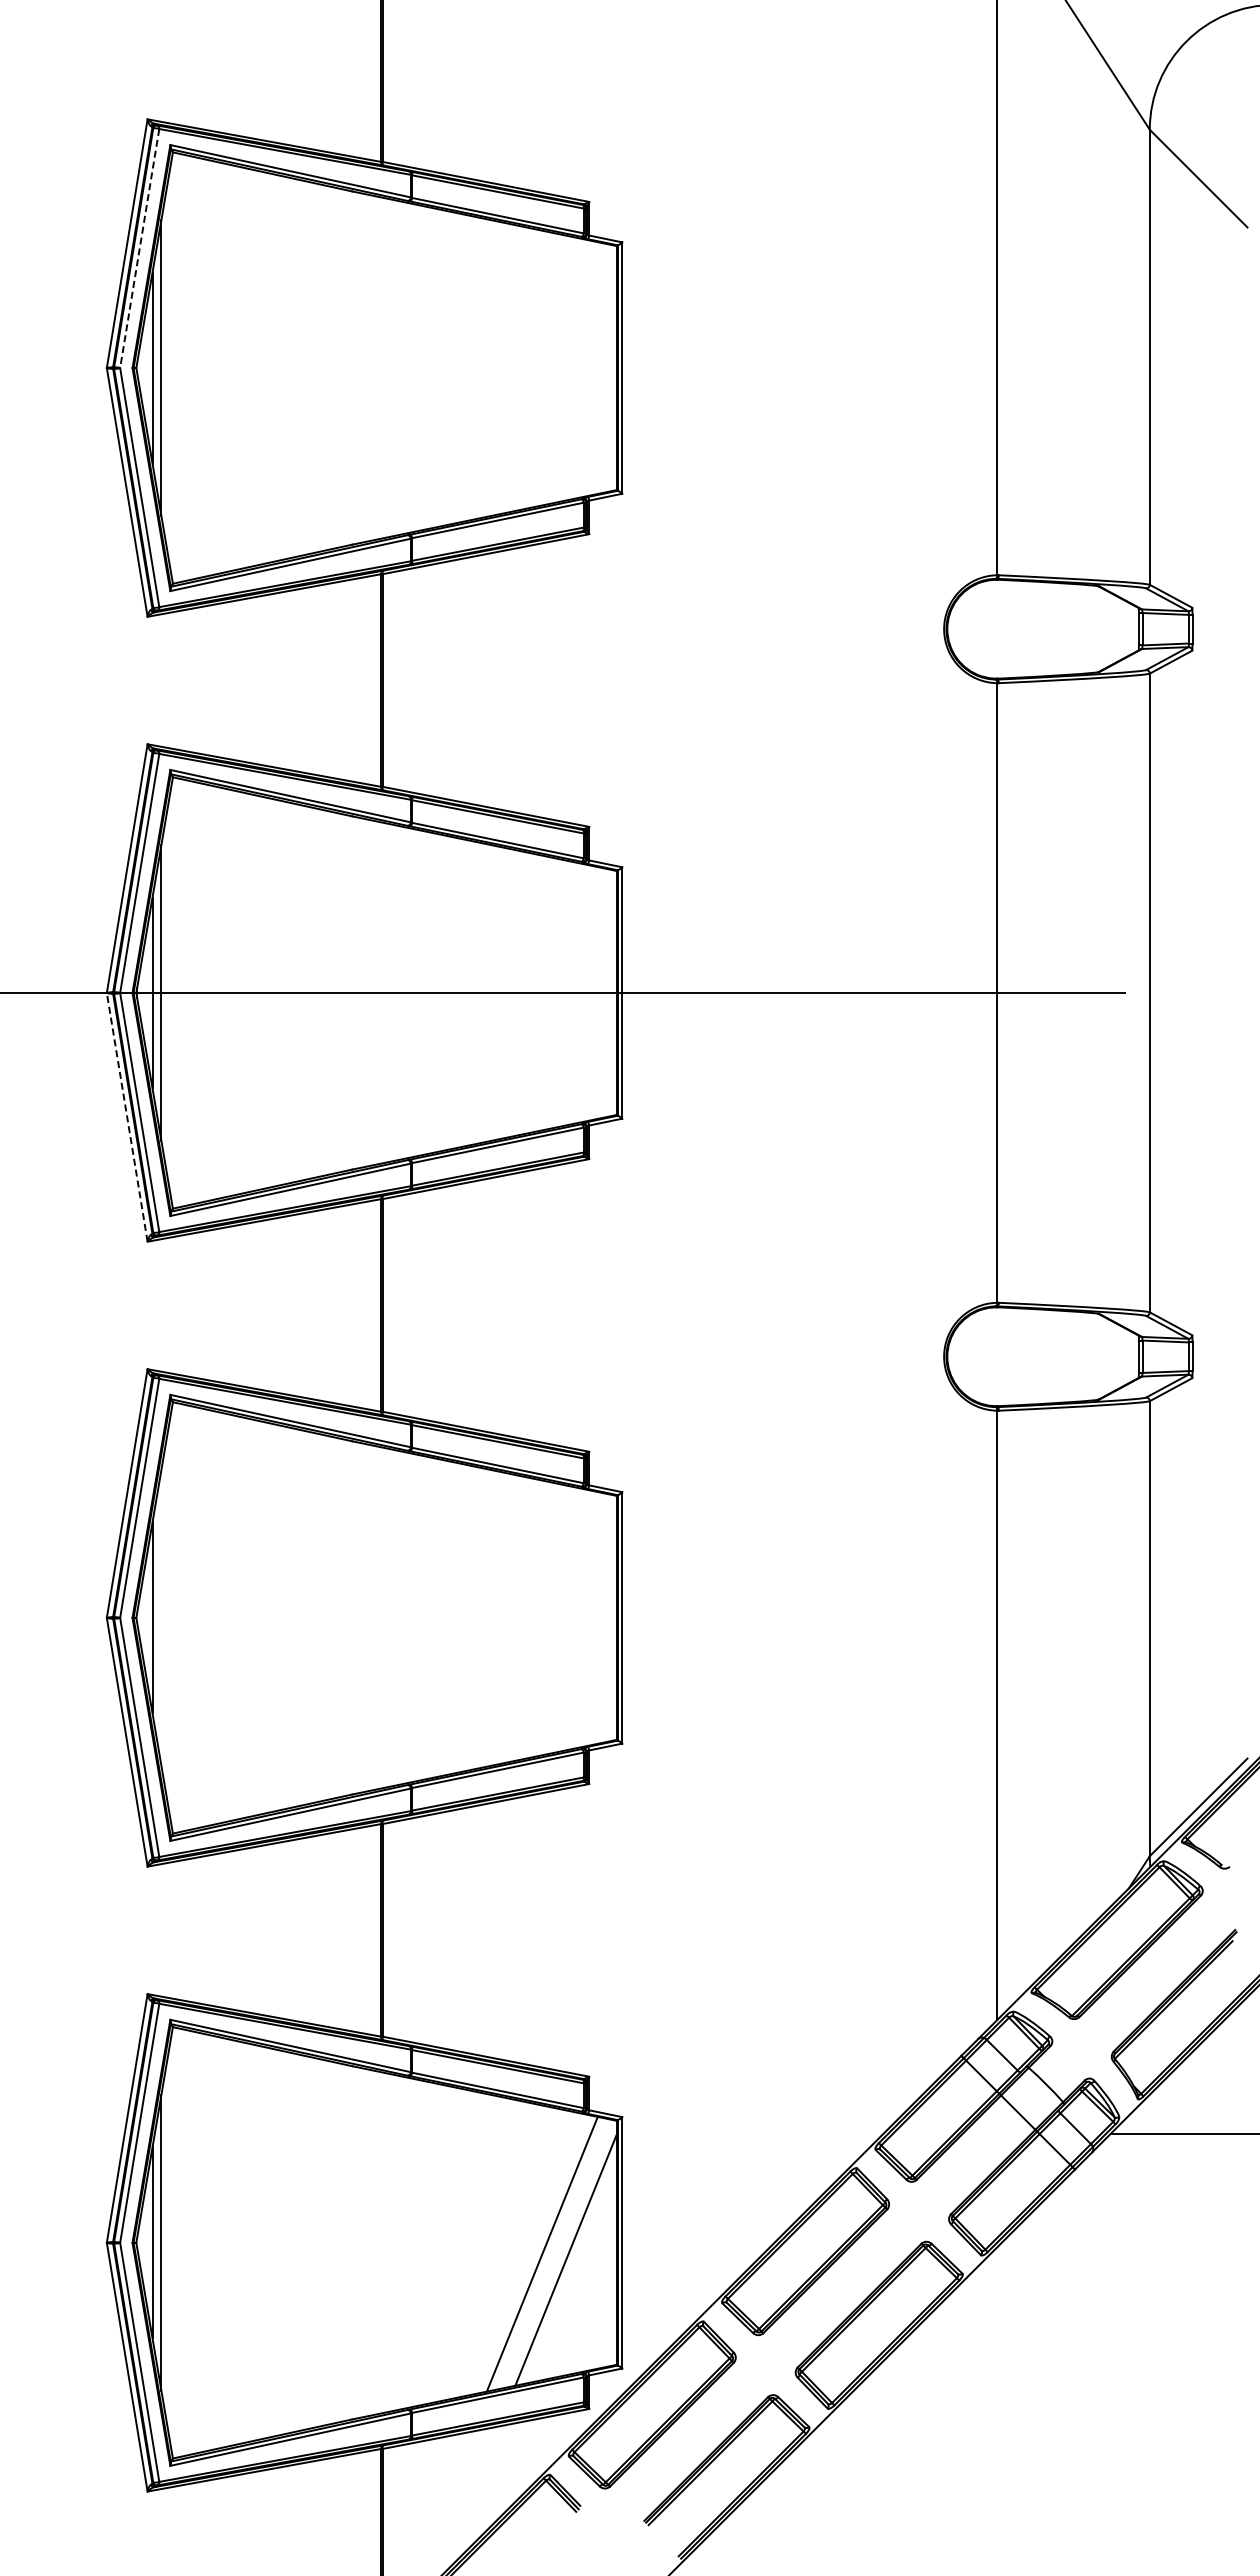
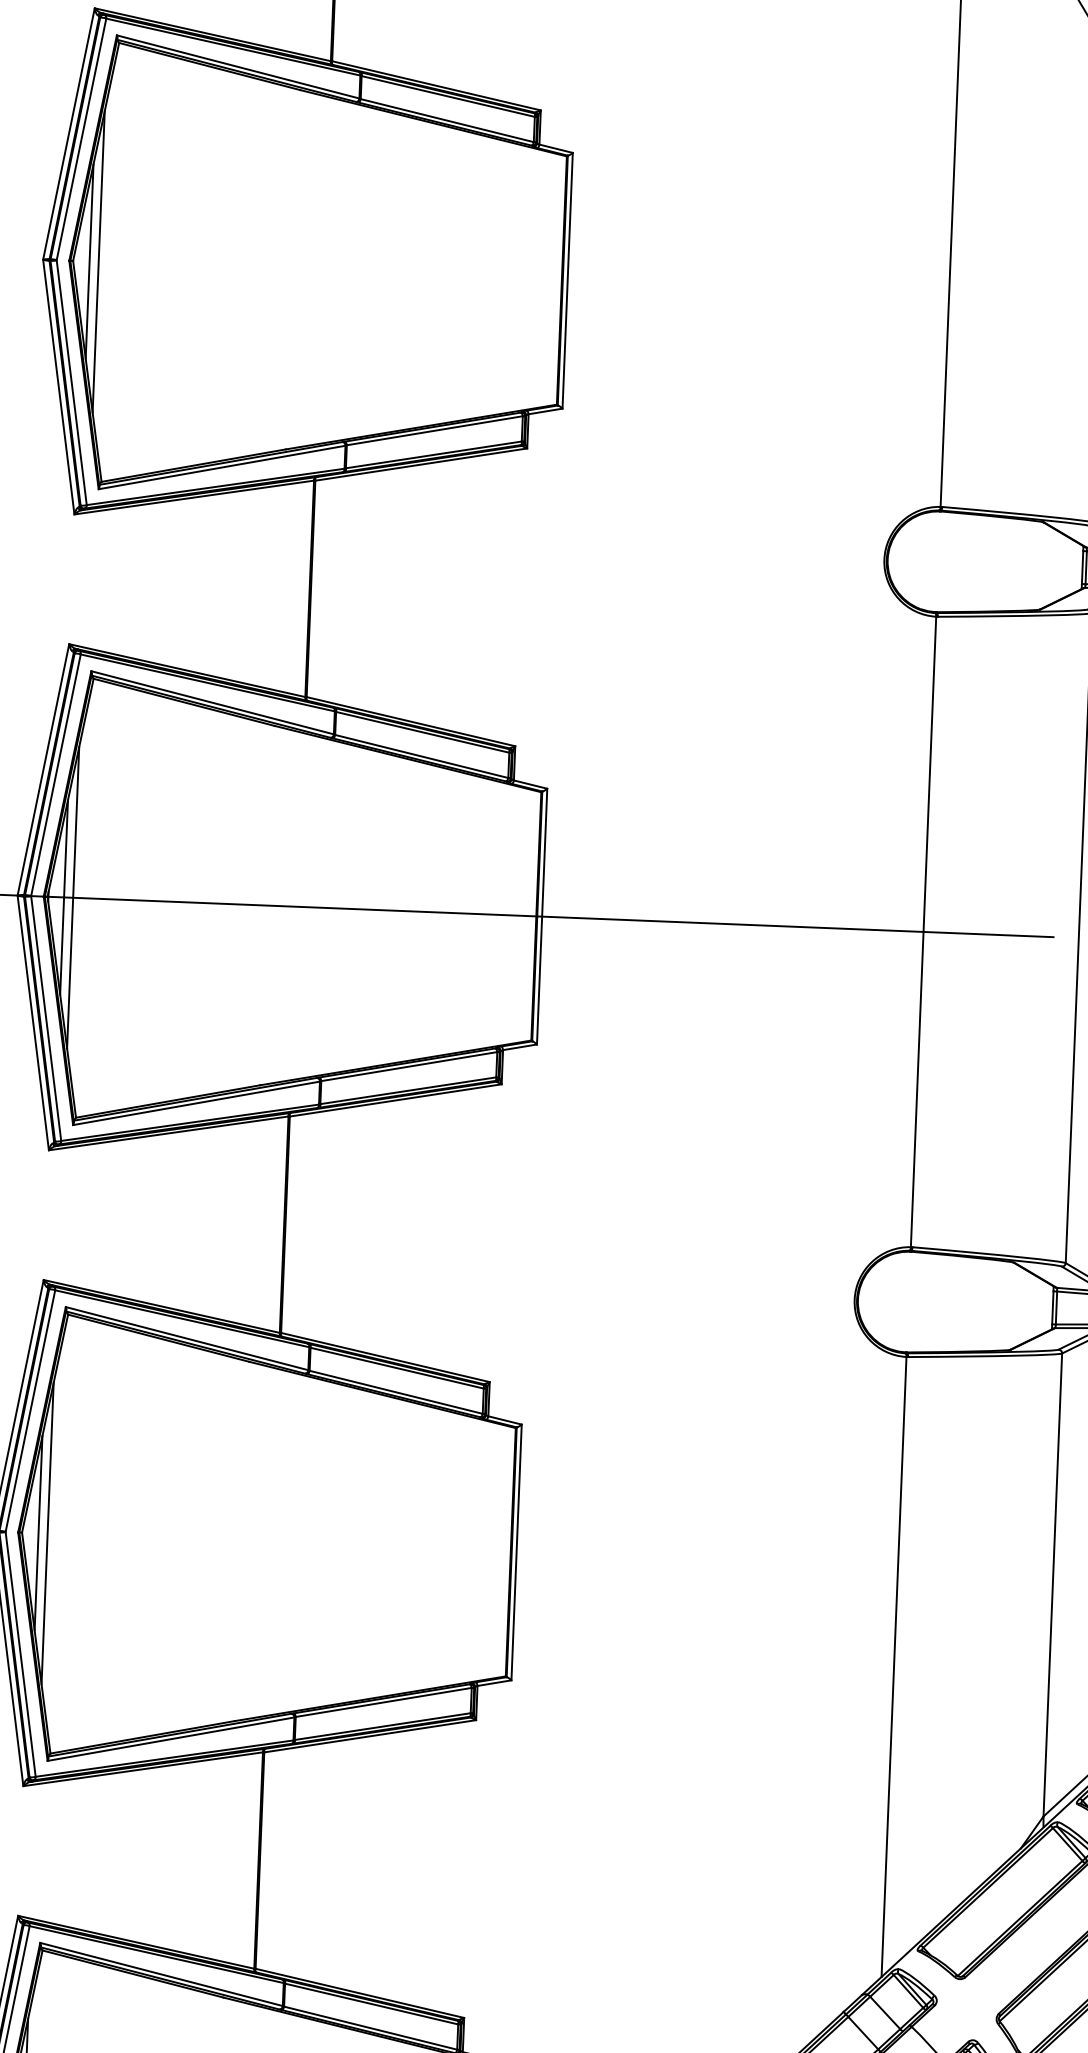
line: (139, 249) -> (81, 140), dashed -> solid
line: (127, 1116) -> (33, 1022), dashed -> solid
line: (161, 1617) -> (47, 1533), added

